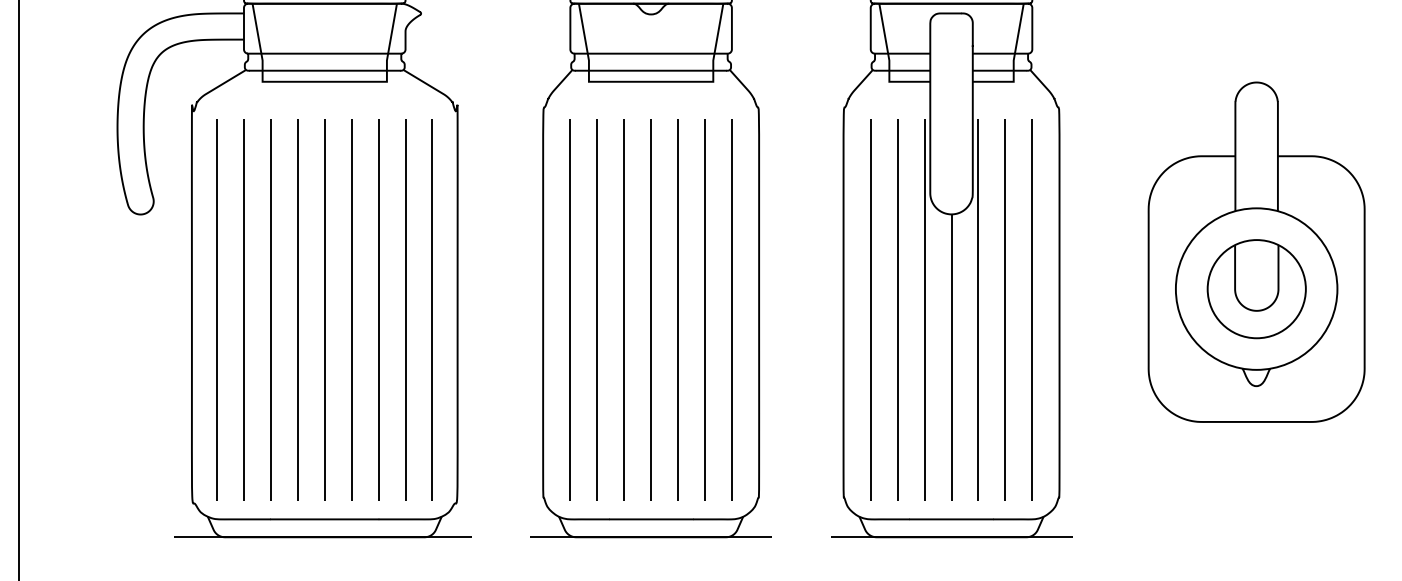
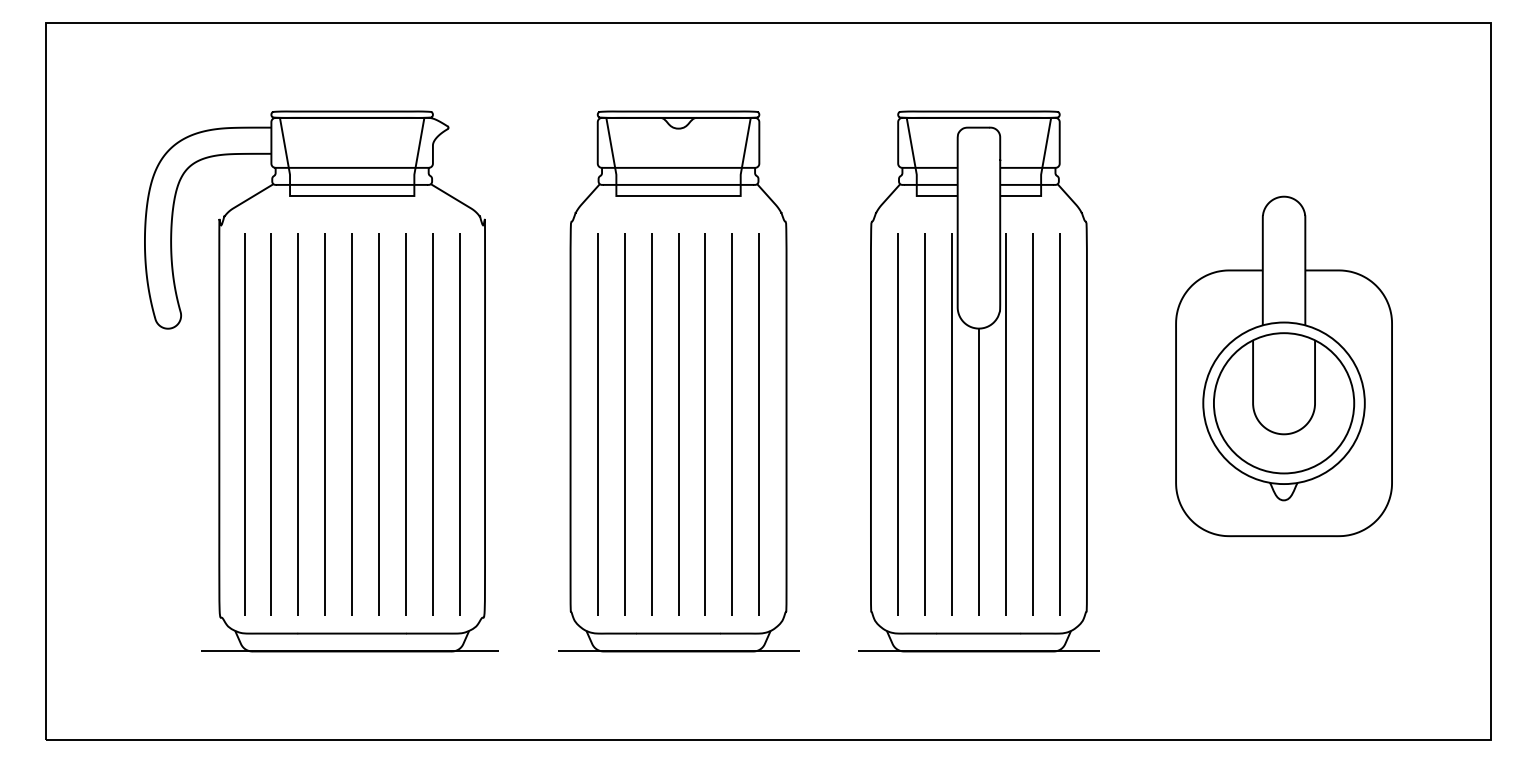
part: (1257, 289) -> (1284, 403), size x1.43

